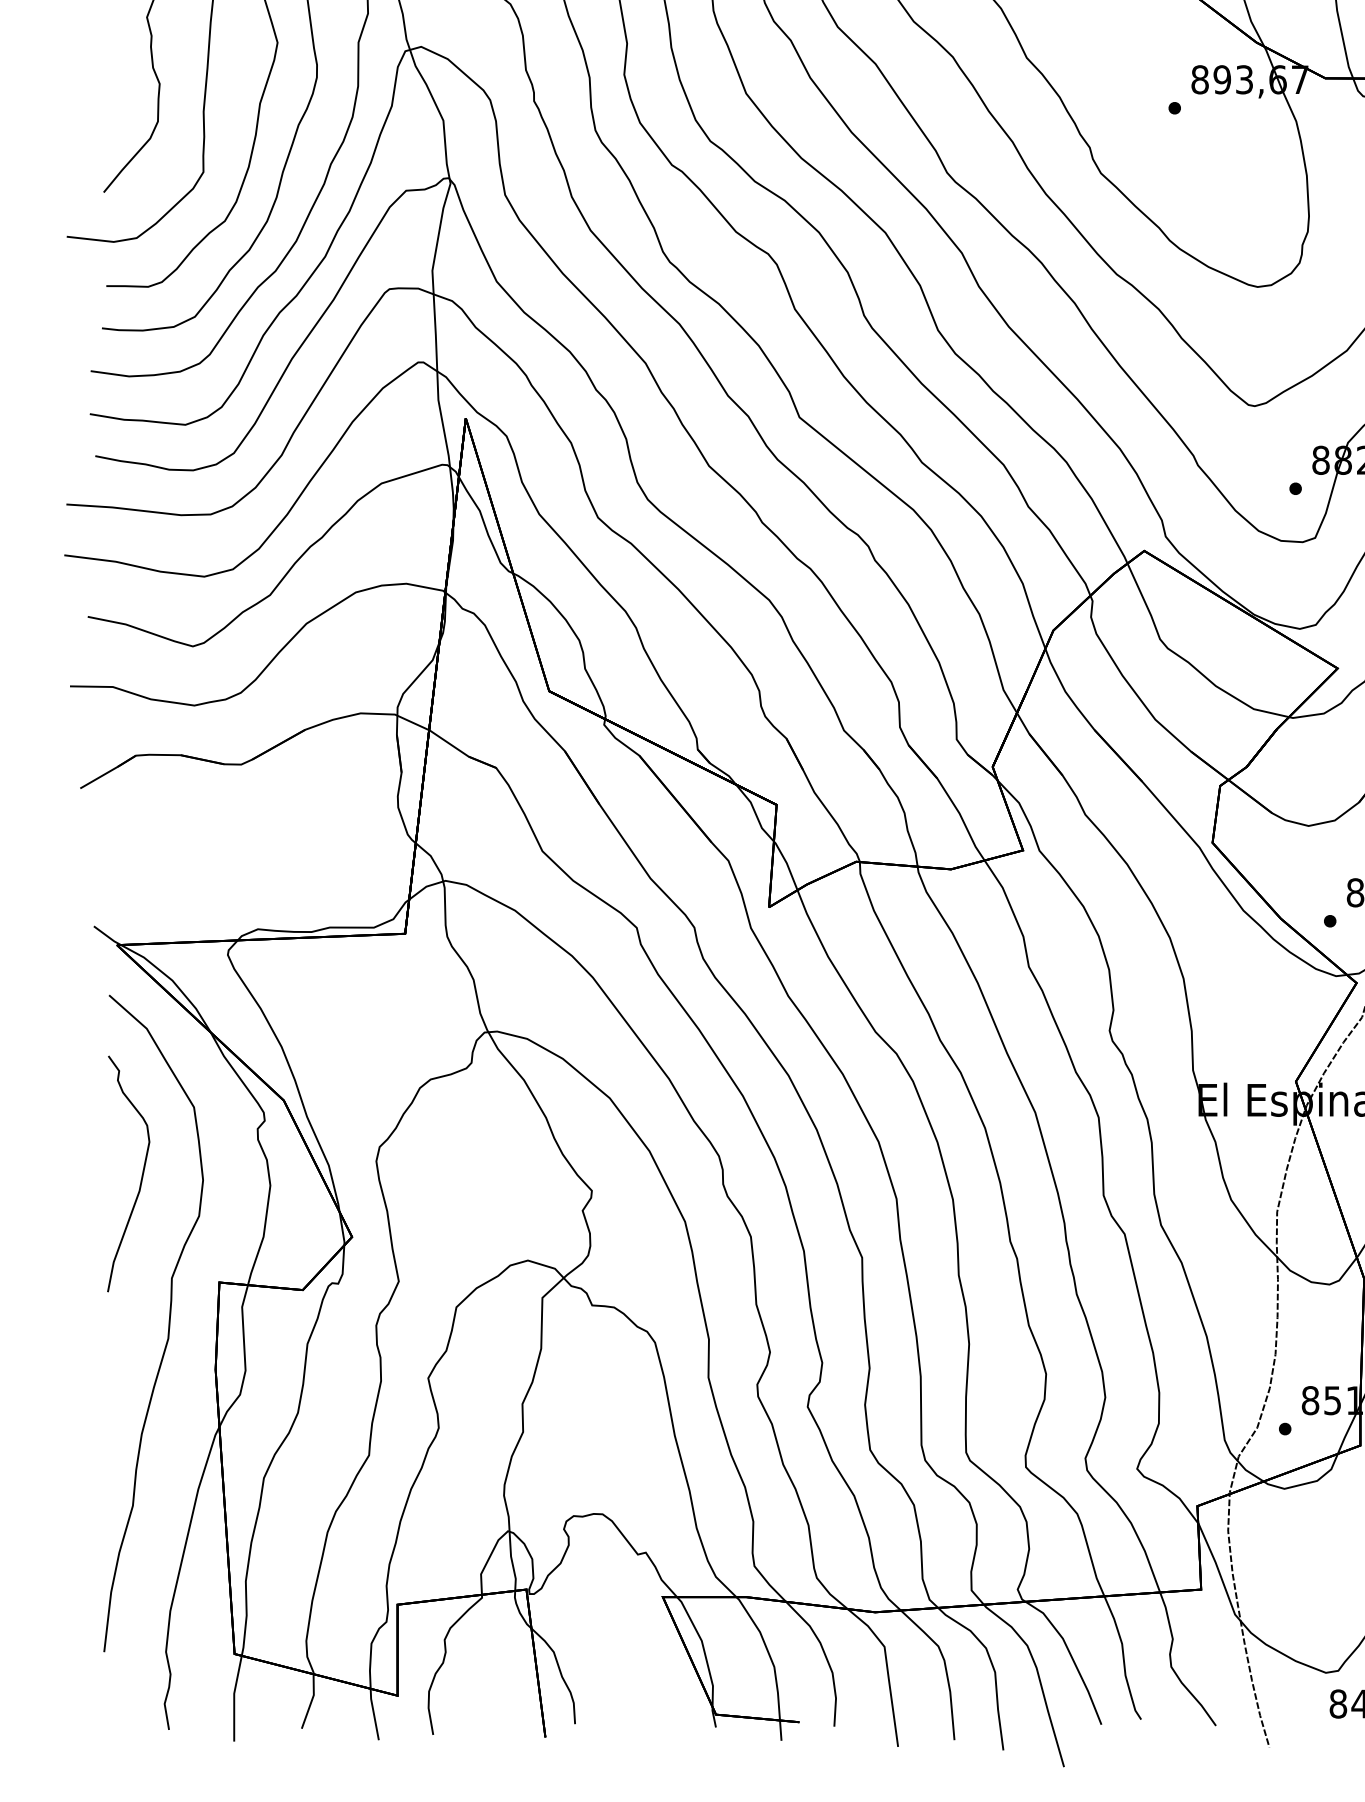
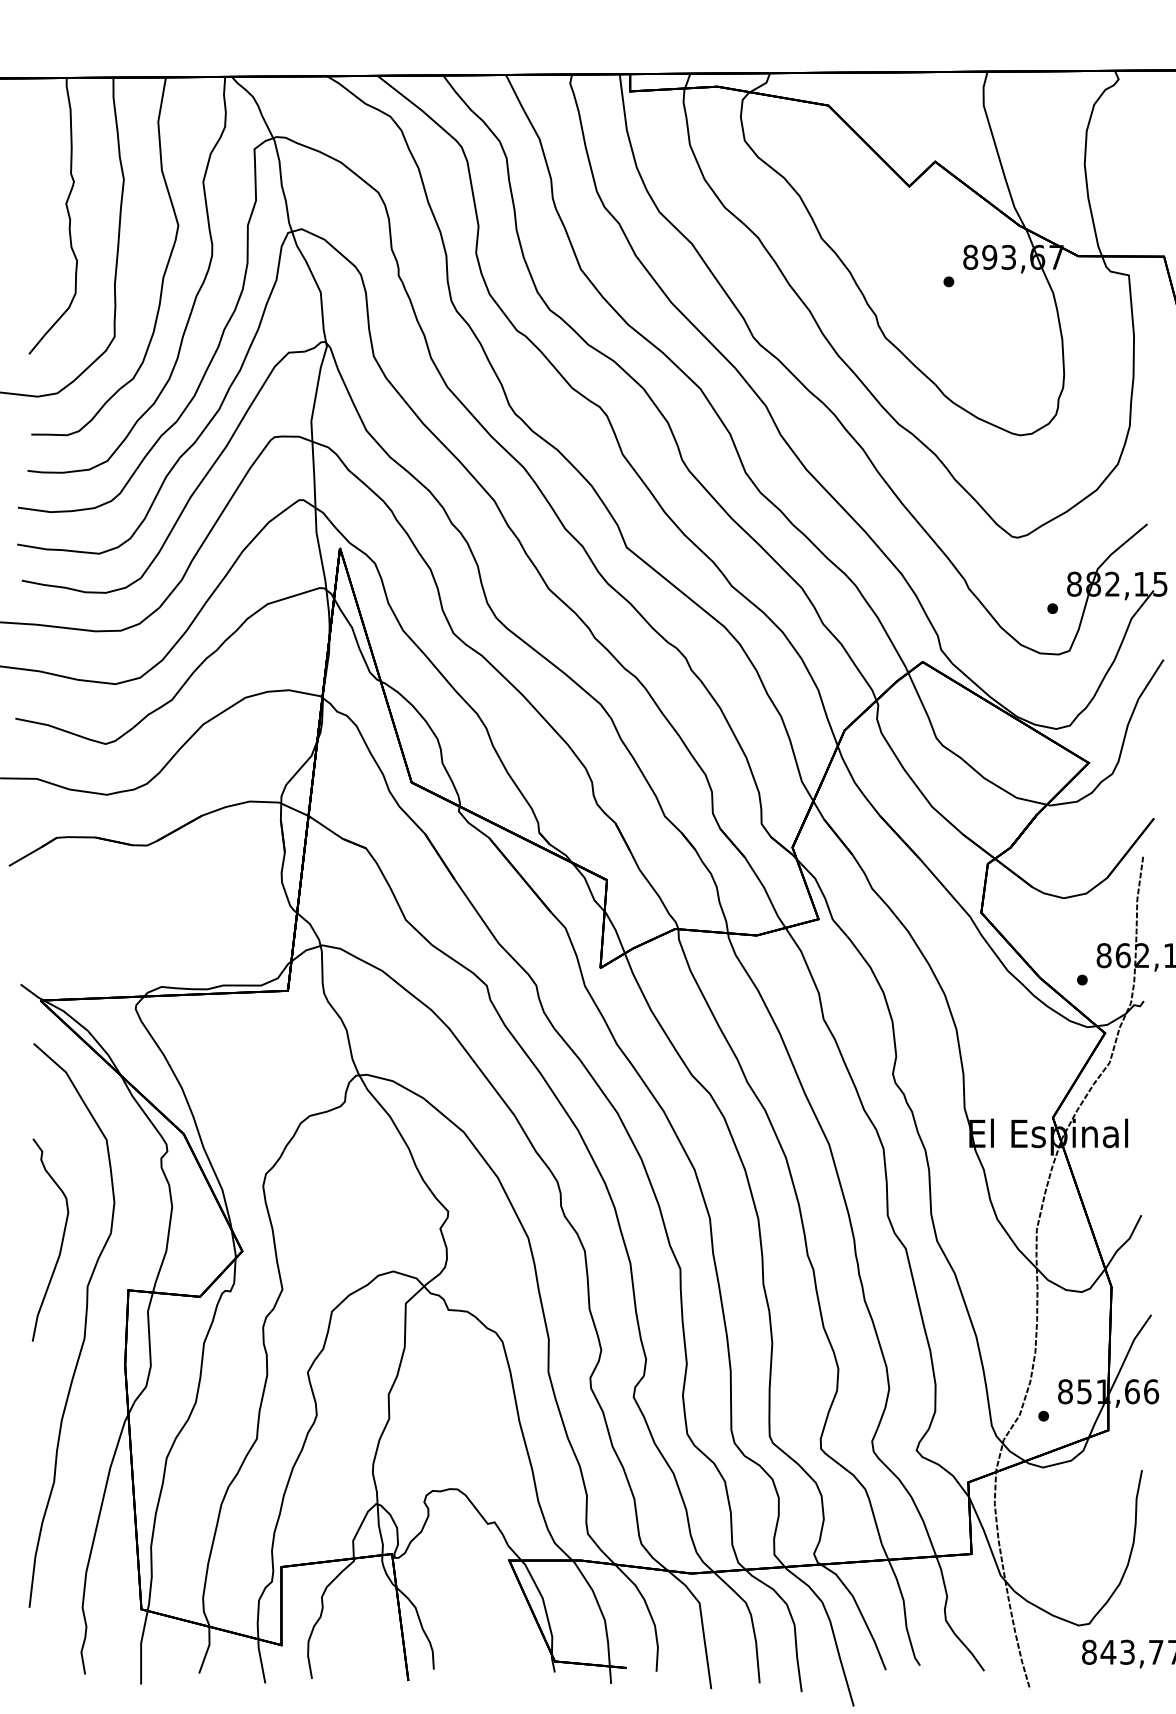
curve: (141, 1174) -> (61, 1240), moved

